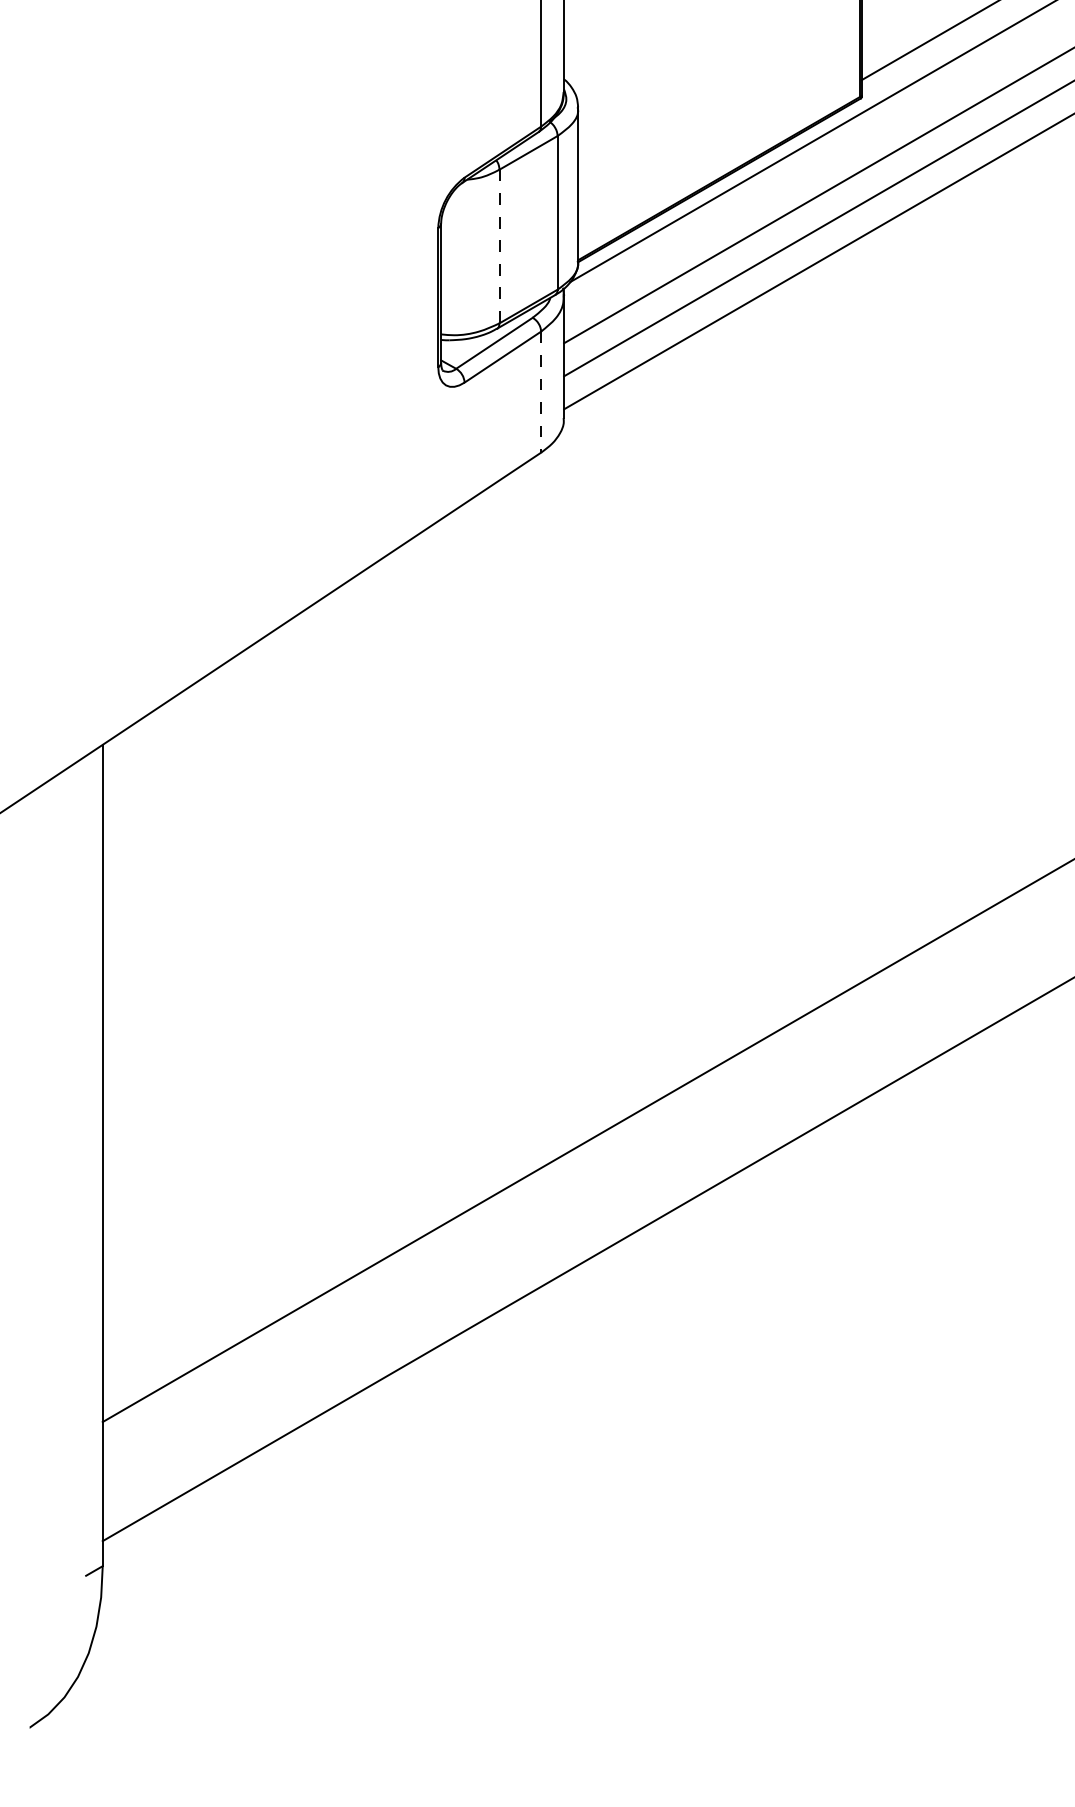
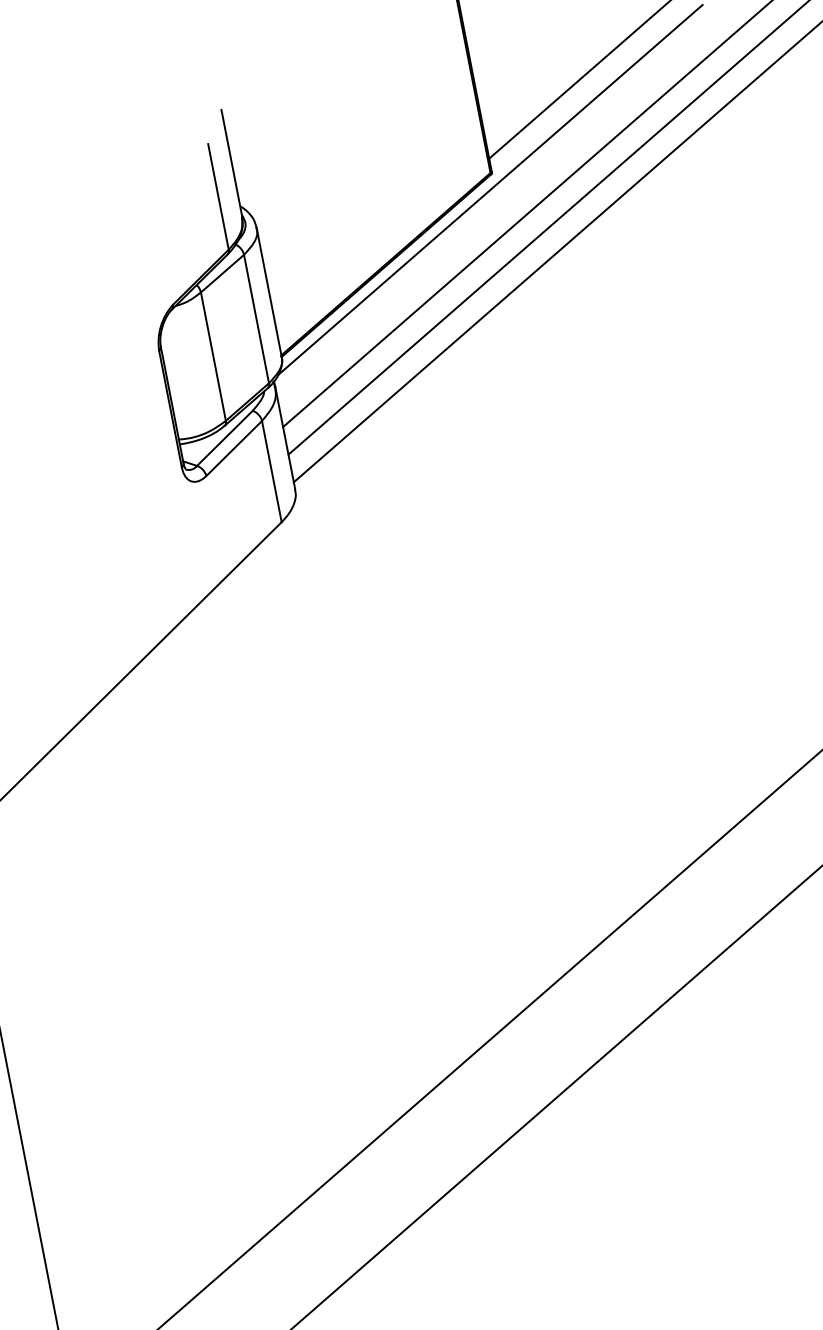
line: (499, 246) -> (213, 356), dashed -> solid
line: (541, 392) -> (272, 471), dashed -> solid

